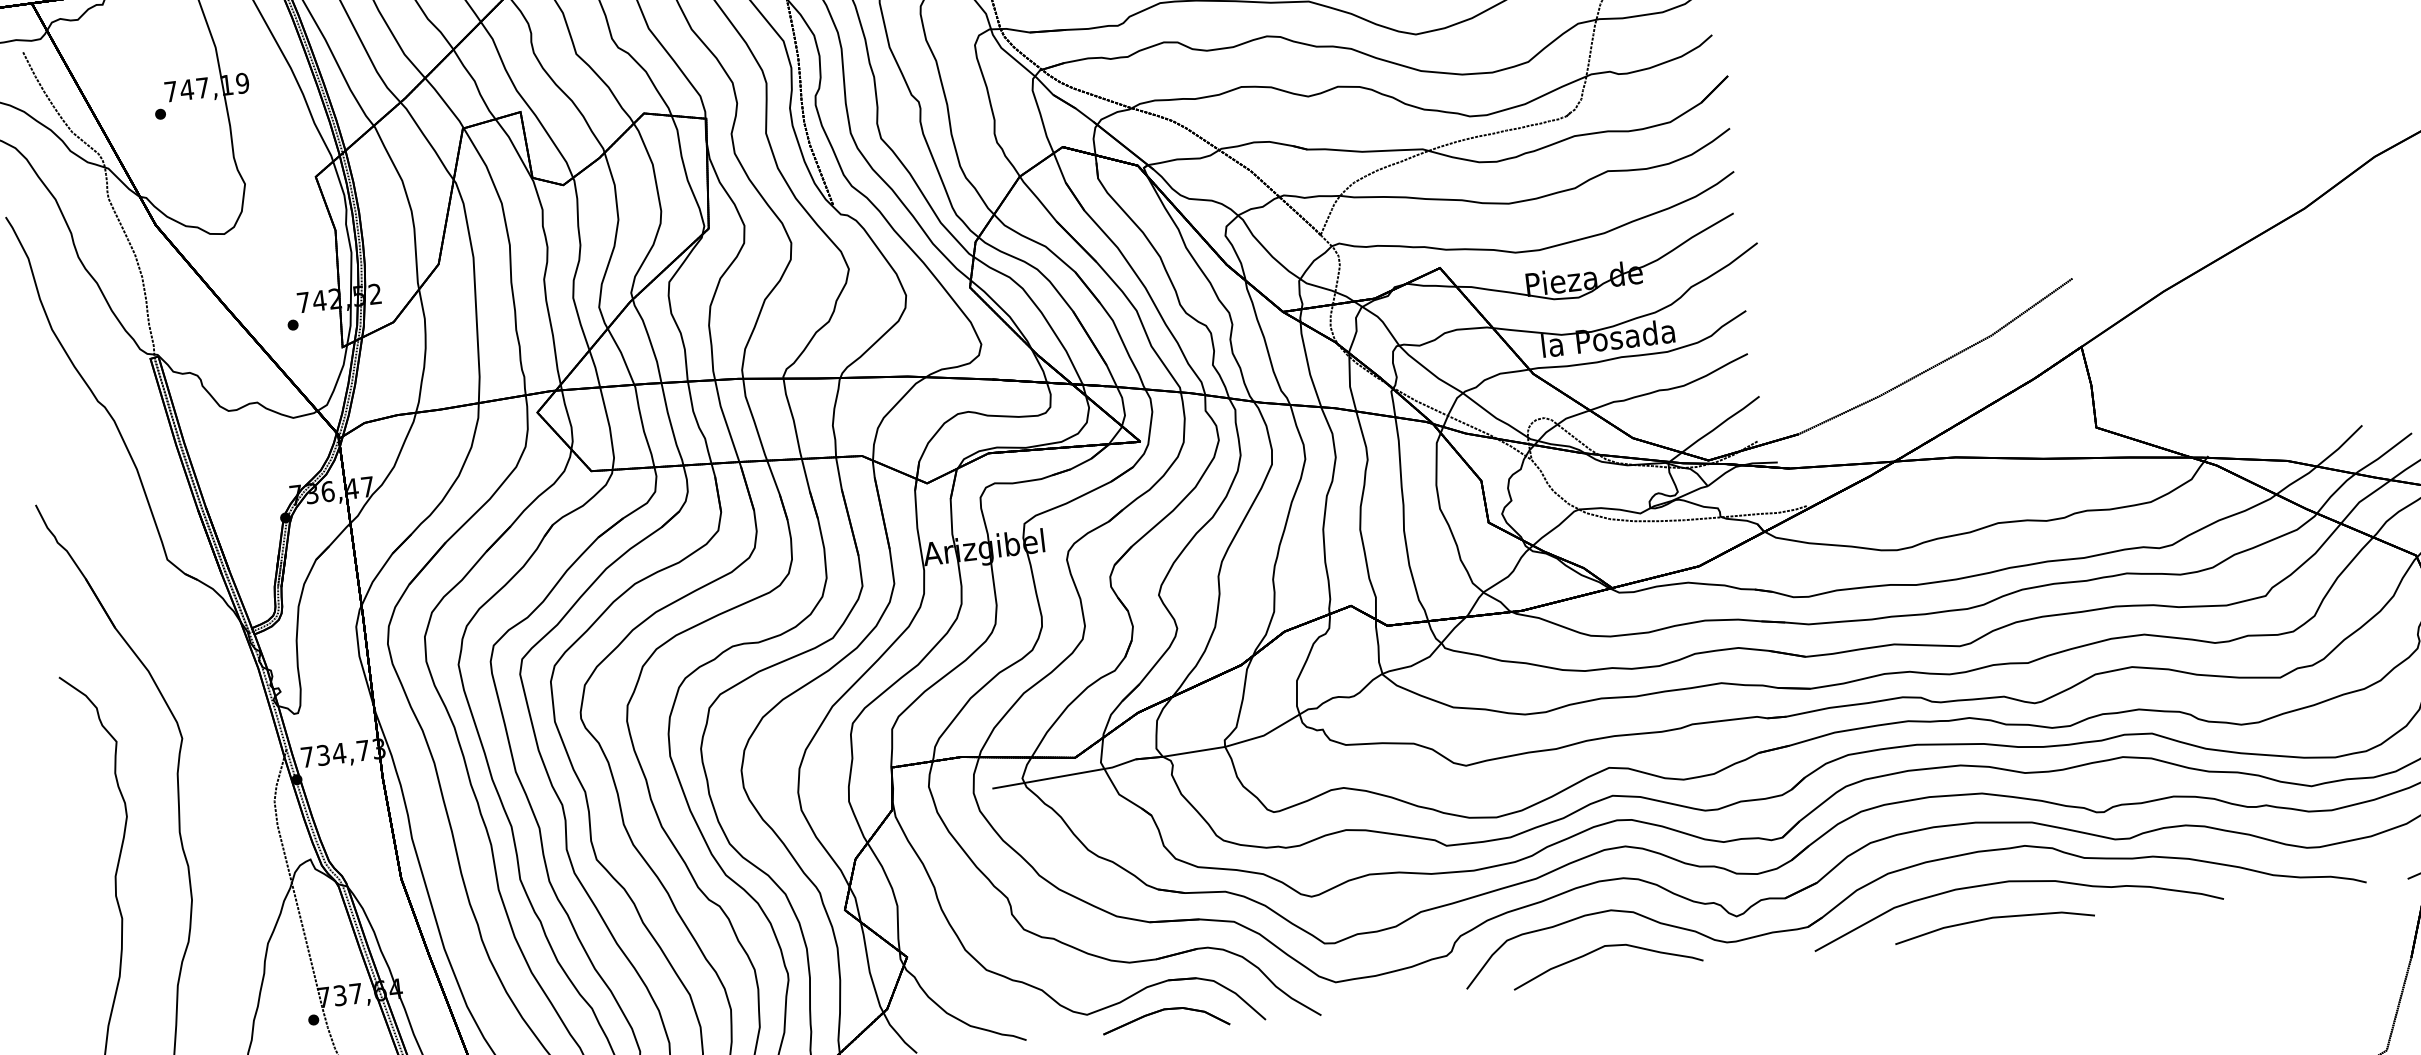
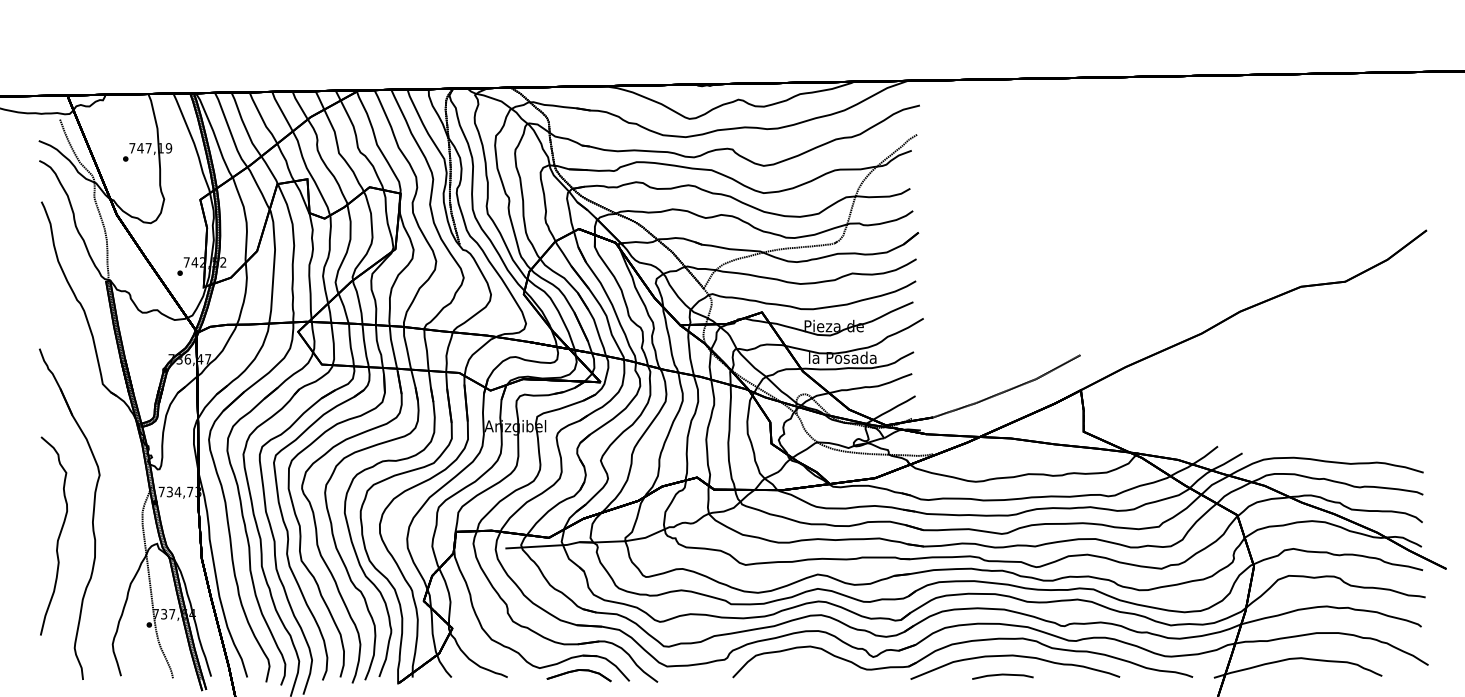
part: (1993, 924) -> (1002, 676), size x0.6
curve: (1598, 951) -> (801, 666), removed

